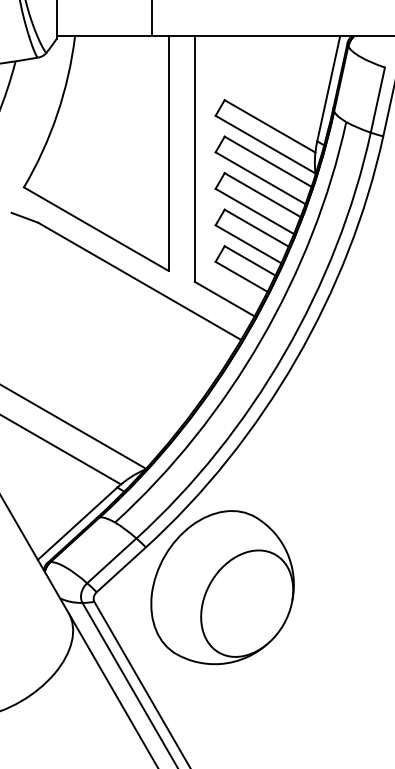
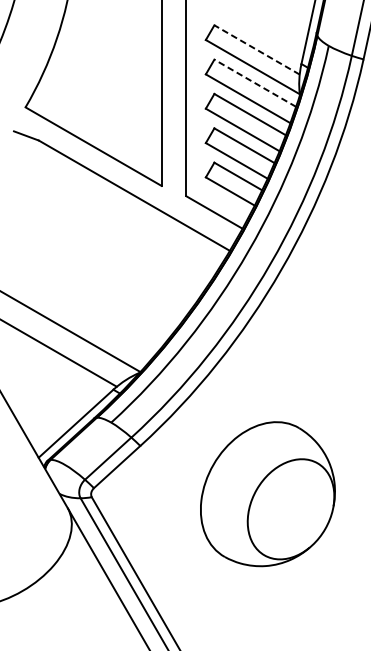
line: (269, 126) -> (256, 50), solid -> dashed
line: (267, 161) -> (254, 83), solid -> dashed
part: (222, 587) -> (267, 494), moved

